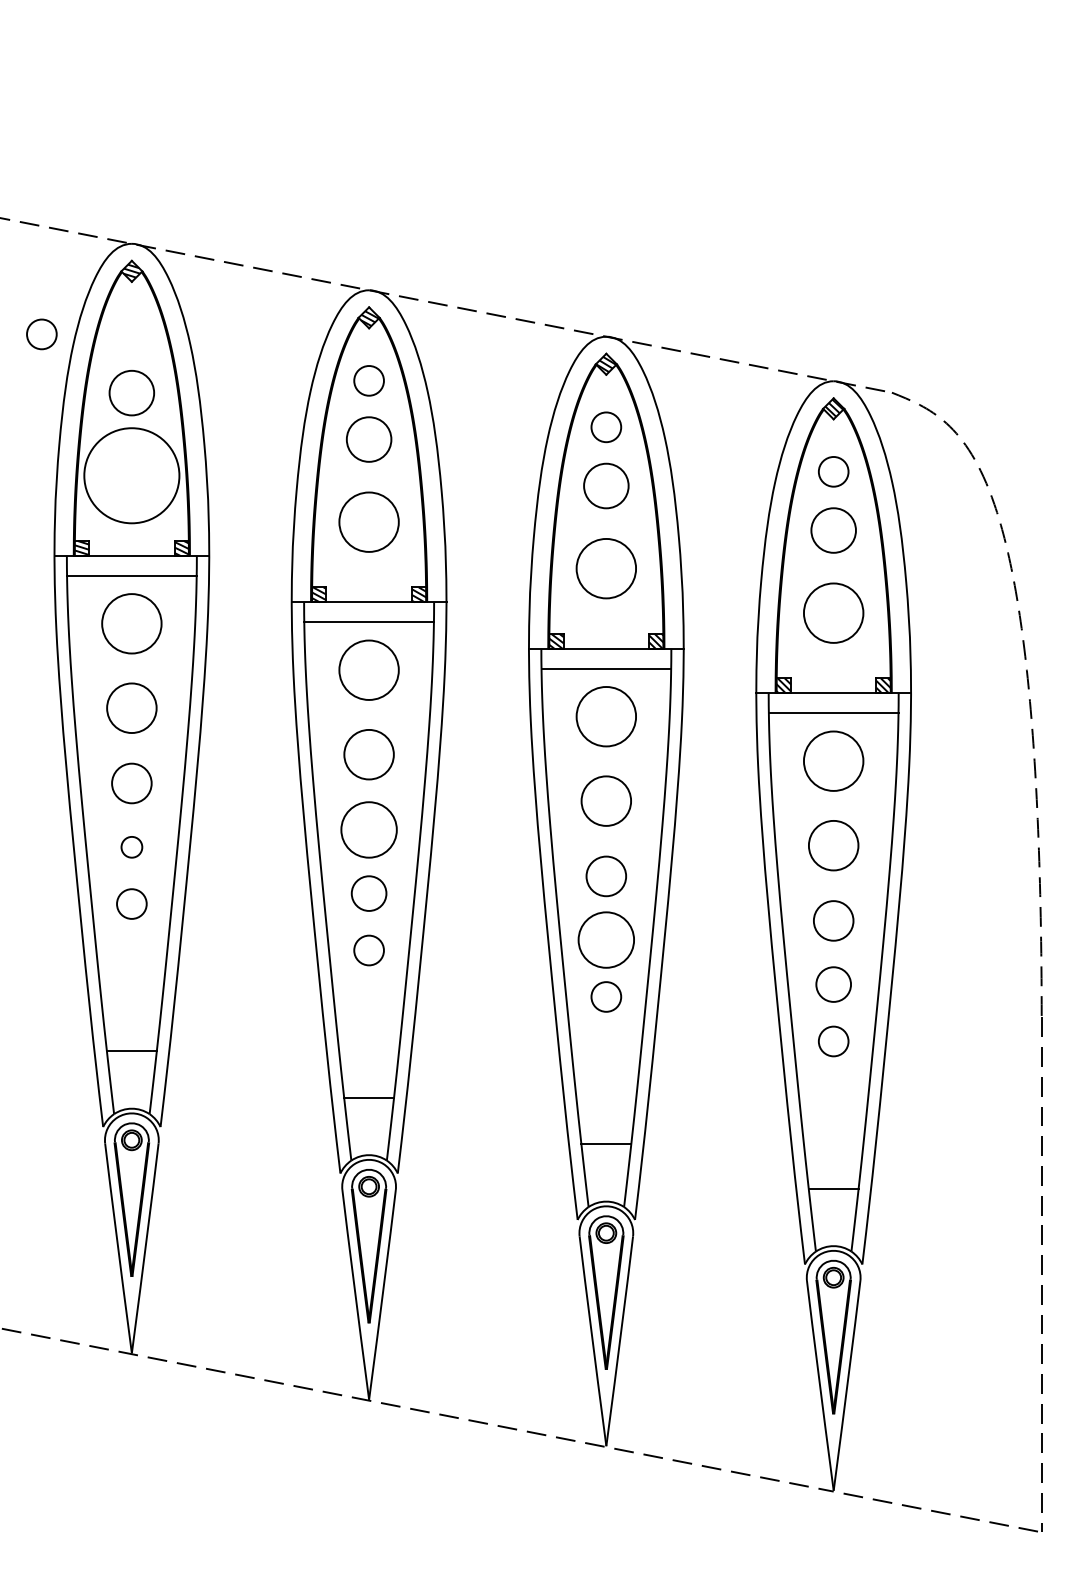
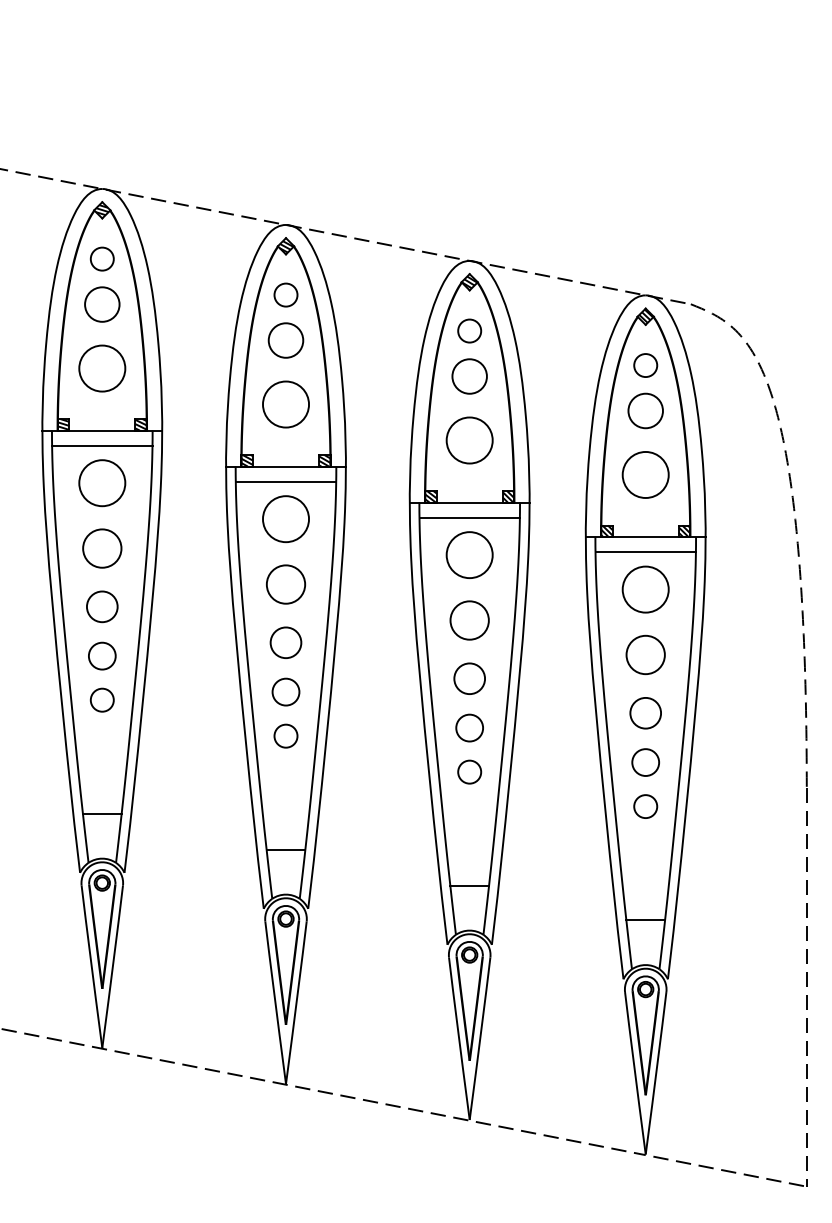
circle: (41, 334) -> (102, 259), moved
circle: (131, 475) -> (102, 368), size x0.62
circle: (368, 829) -> (285, 642), size x0.71
circle: (131, 847) -> (102, 656), size x1.67
circle: (606, 939) -> (469, 727), size x0.62

